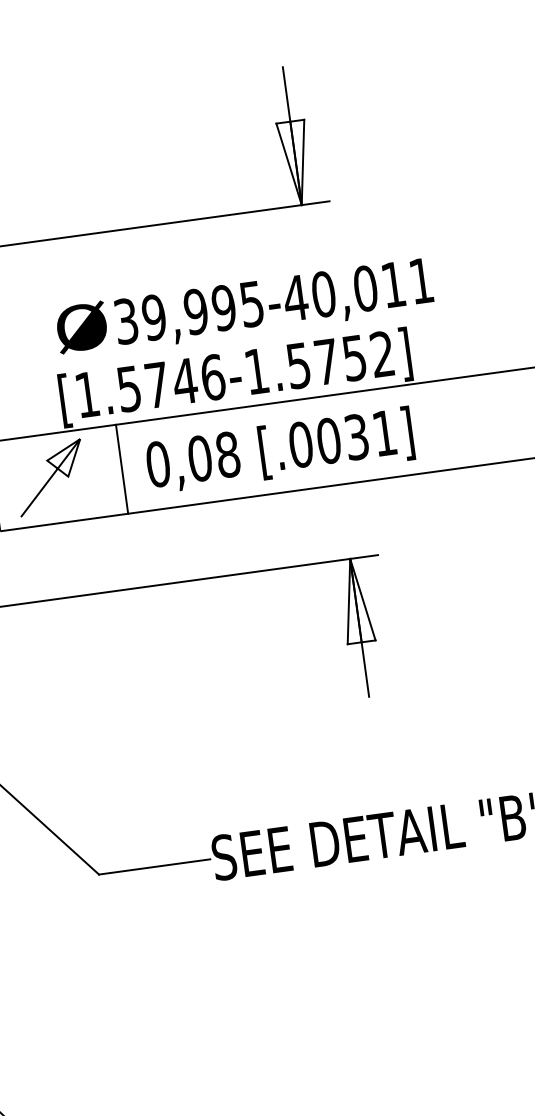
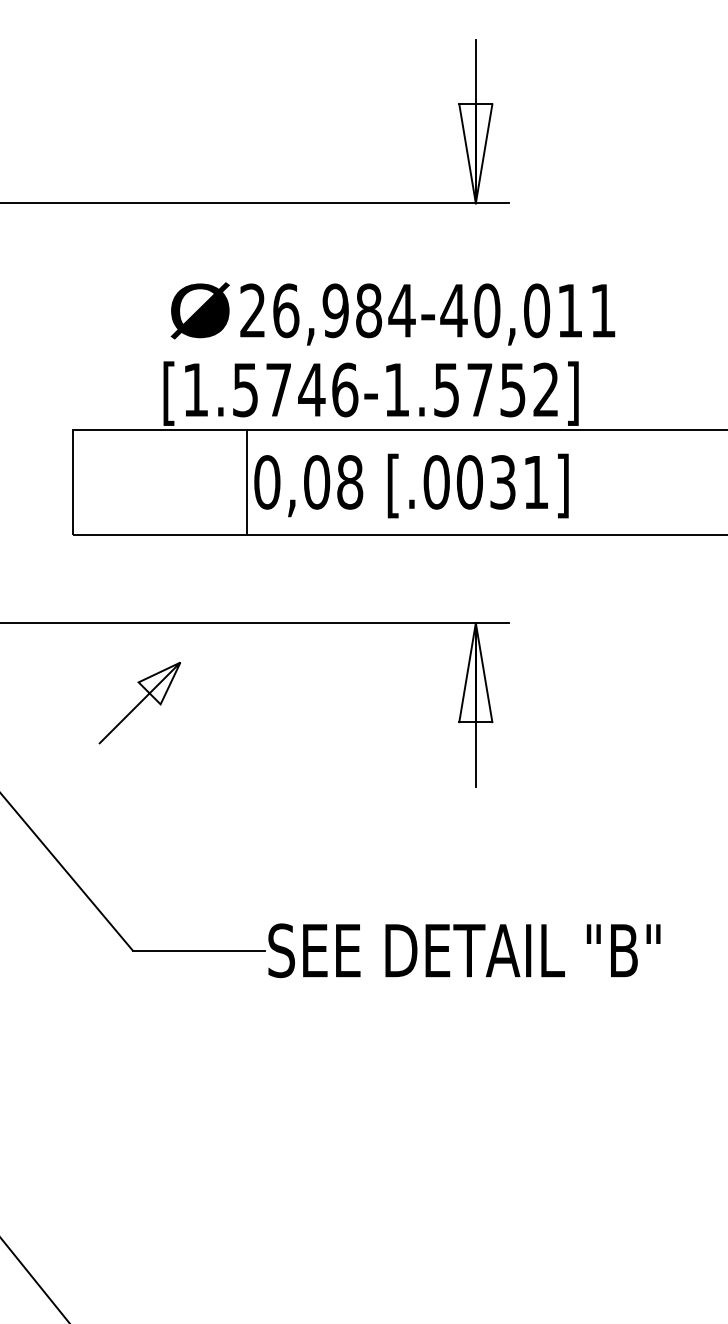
text: (189, 312) -> (327, 310), 39,995-40,011 -> 26,984-40,011
line: (122, 469) -> (247, 482), moved
line: (50, 478) -> (139, 703), moved

